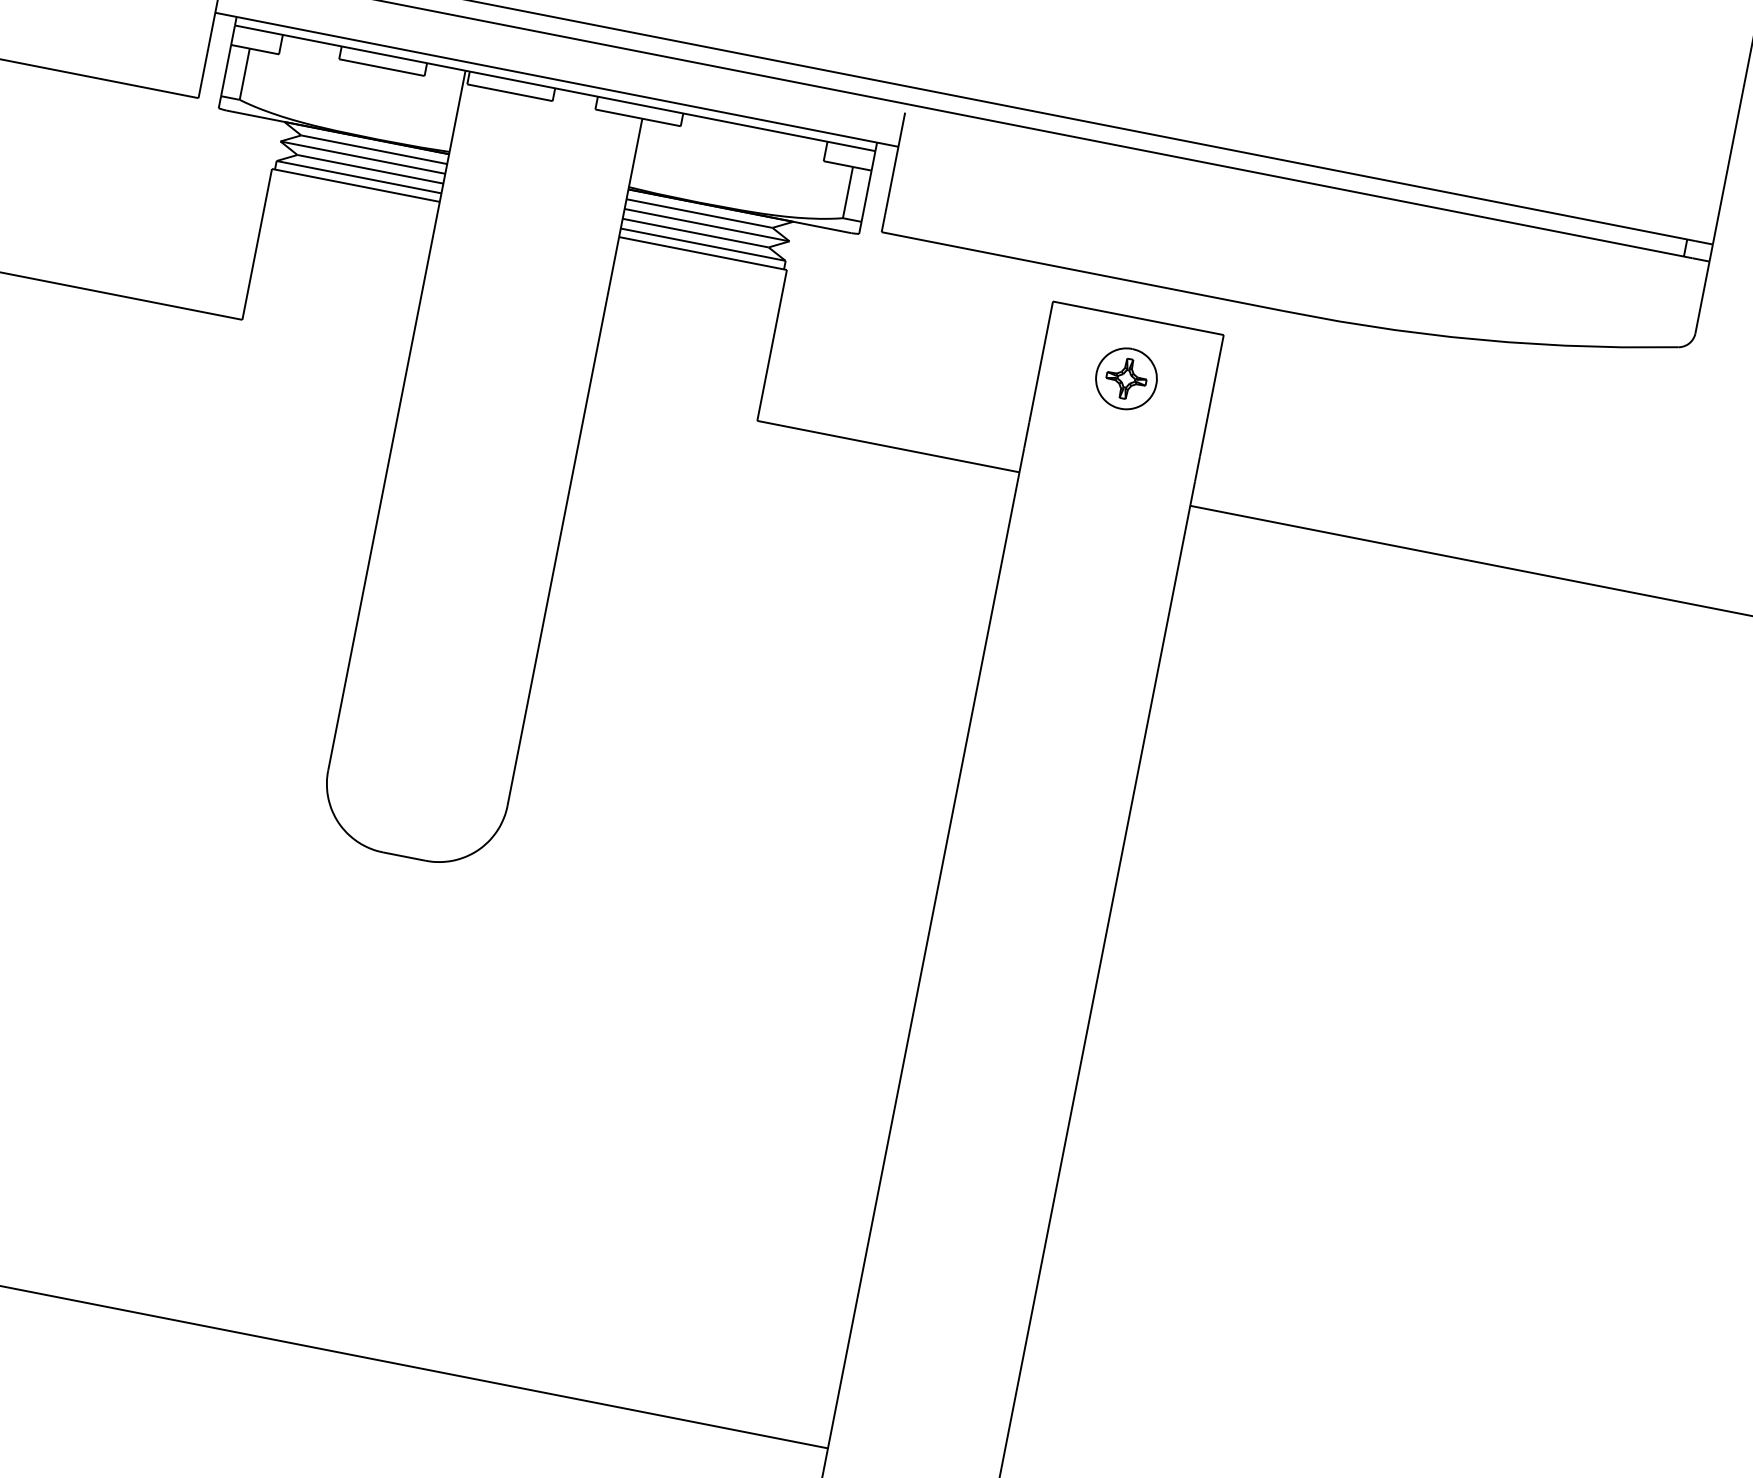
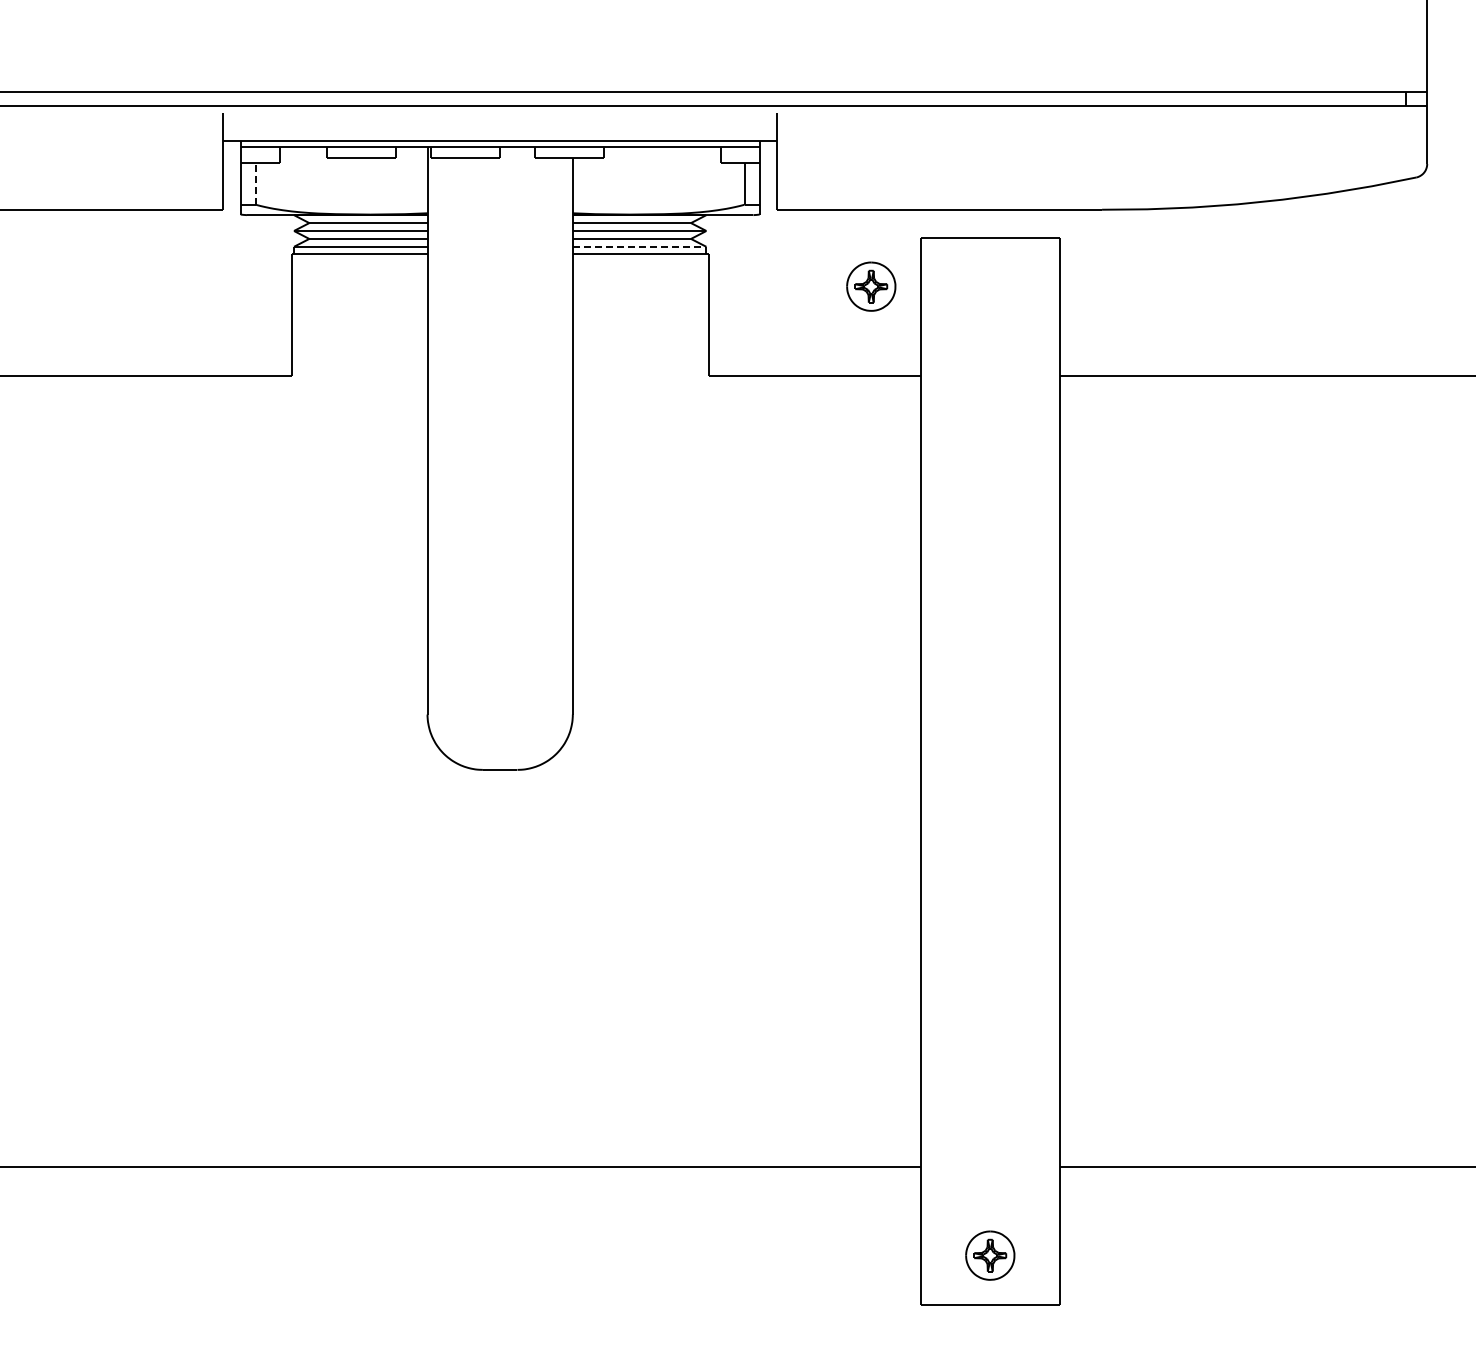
line: (244, 74) -> (255, 184), solid -> dashed
line: (703, 244) -> (639, 246), solid -> dashed
part: (1126, 378) -> (871, 286), moved

